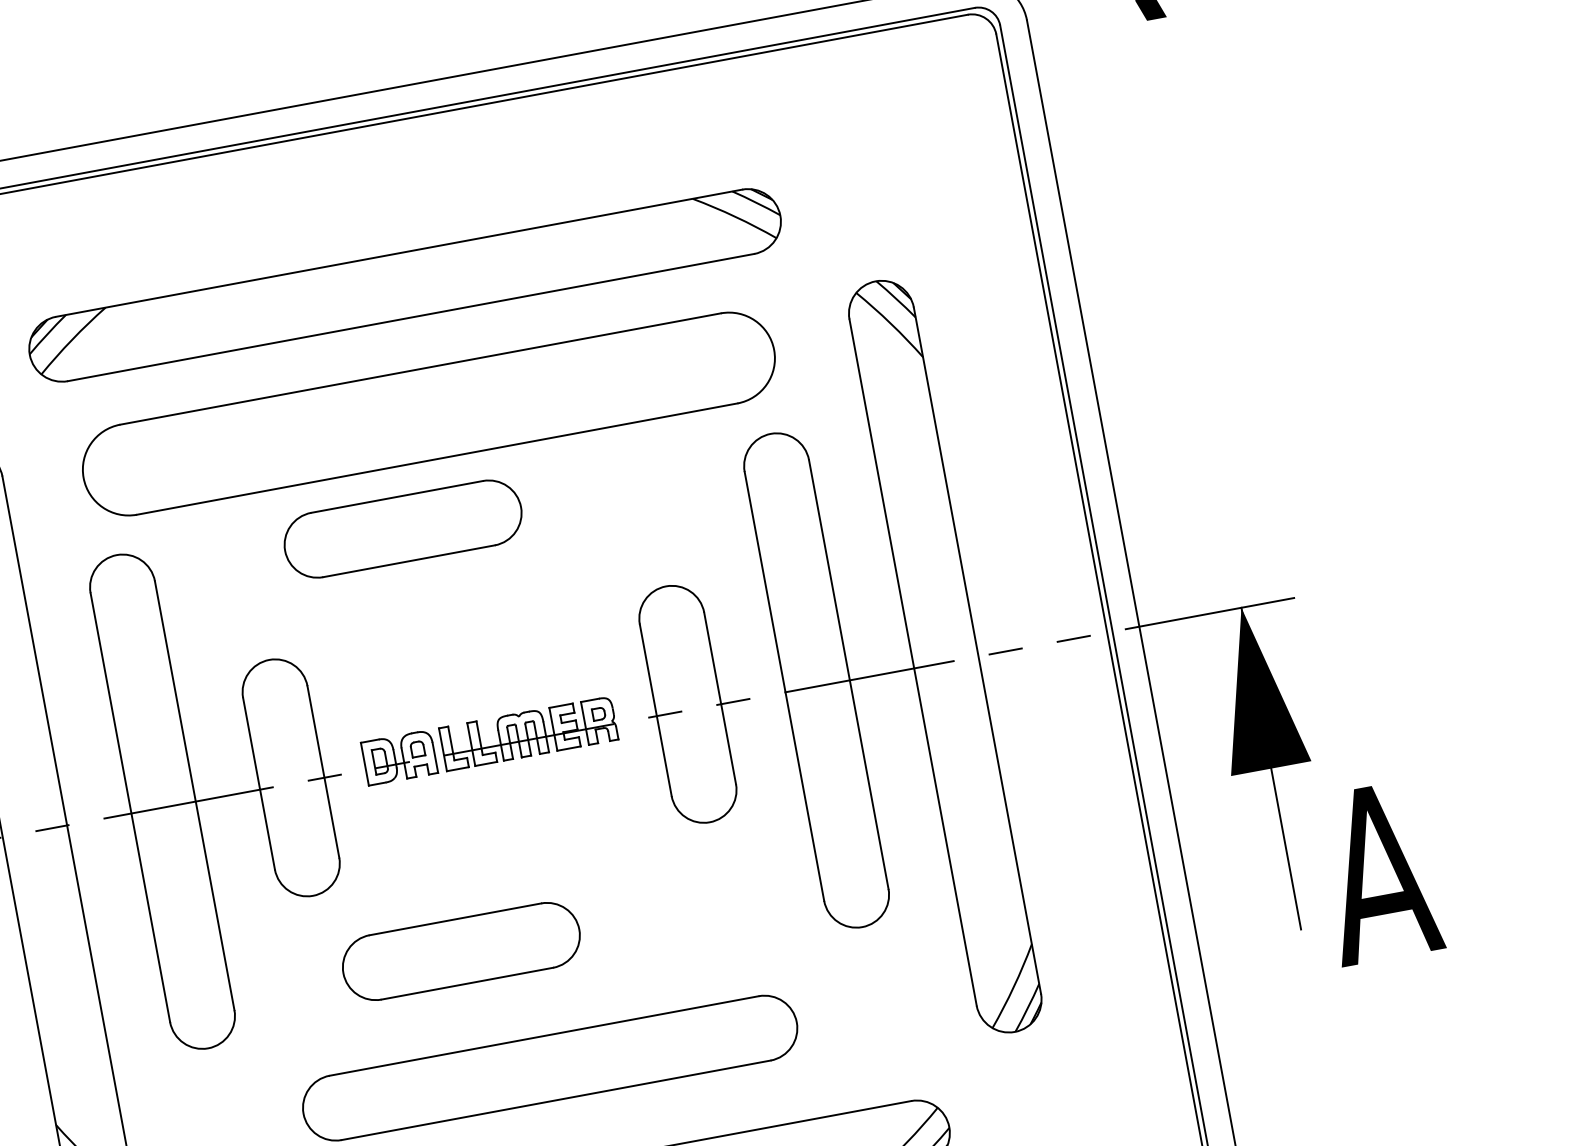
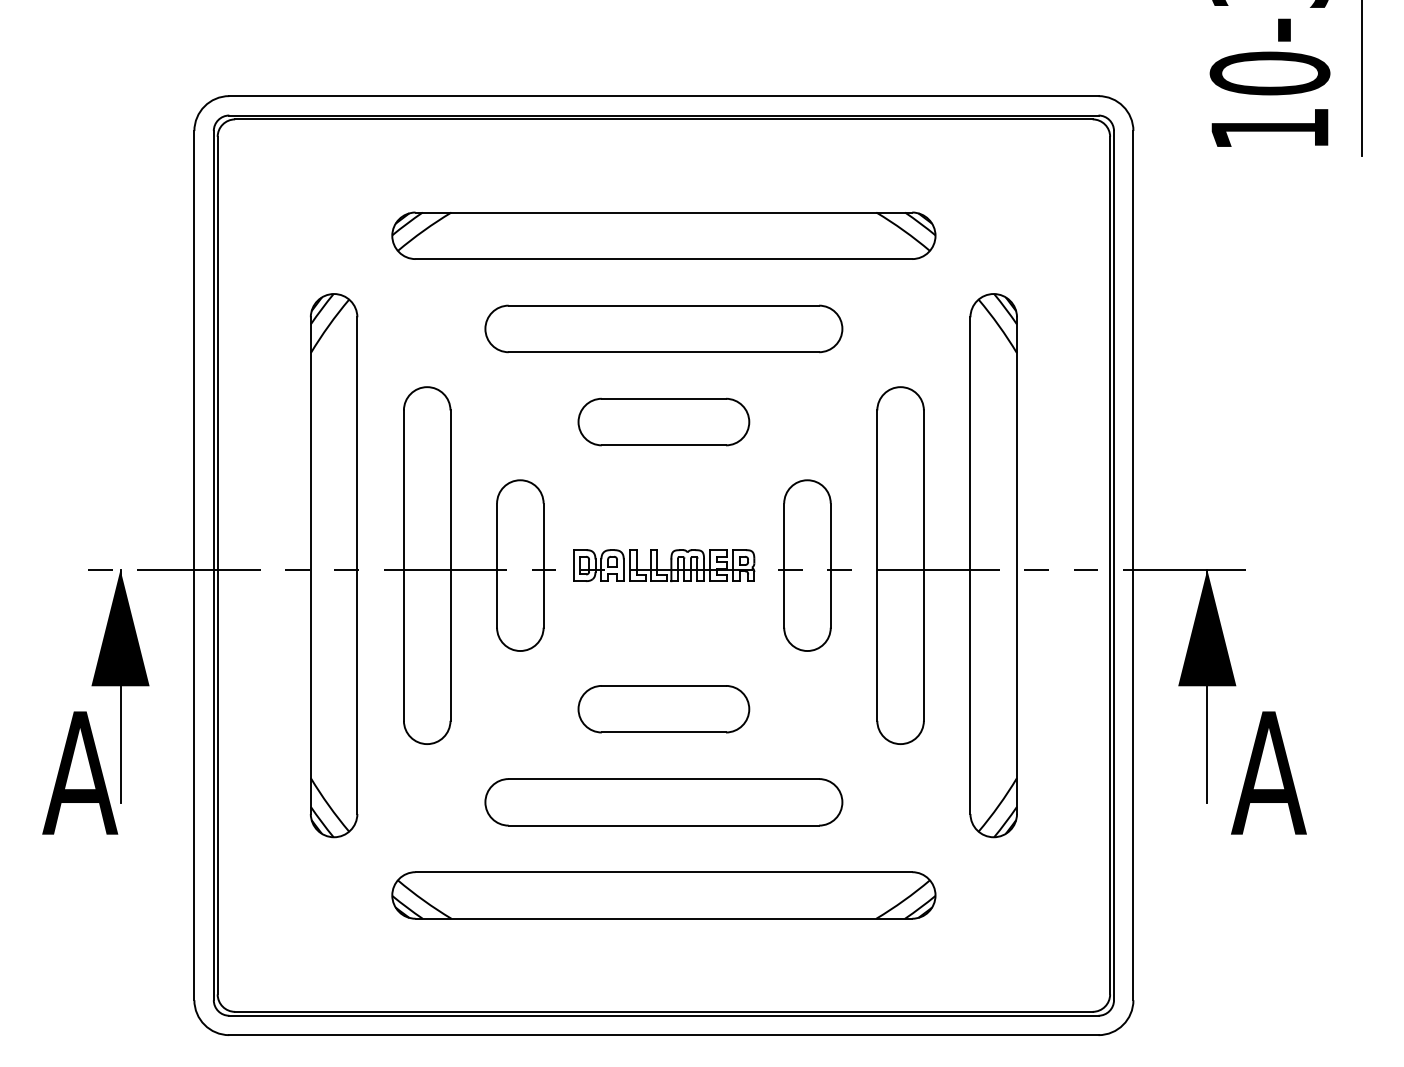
part: (428, 413) -> (663, 328), size x0.71
part: (402, 528) -> (663, 421), moved
part: (460, 952) -> (663, 709), moved

